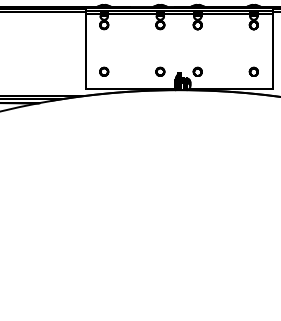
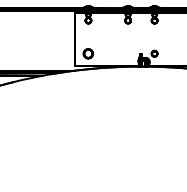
part: (104, 71) -> (88, 53), size x1.6
part: (160, 71) -> (128, 53), removed

